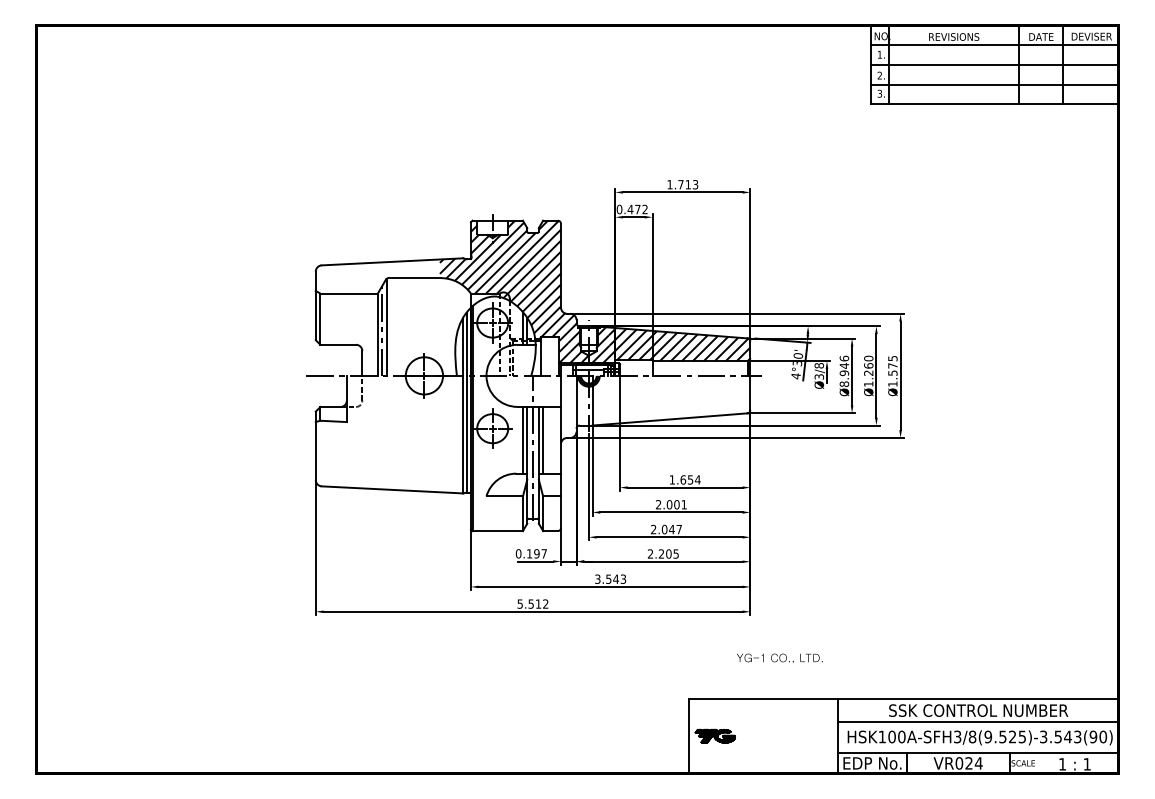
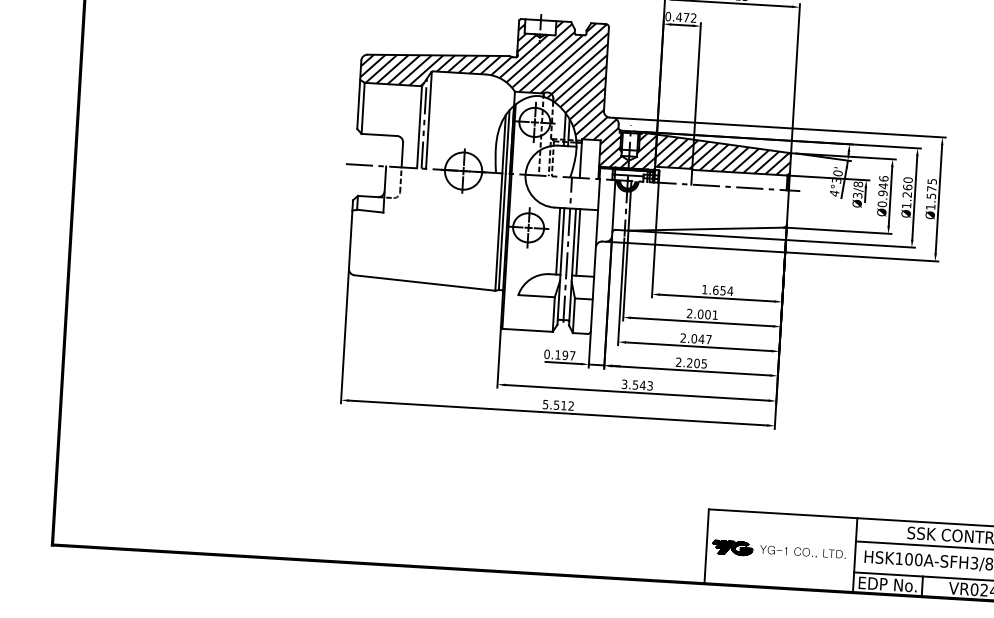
hatch: (377, 276) -> (422, 69), added
text: (844, 383) -> (882, 203), Ø8.946 -> Ø0.946
text: (779, 657) -> (802, 551), moved

